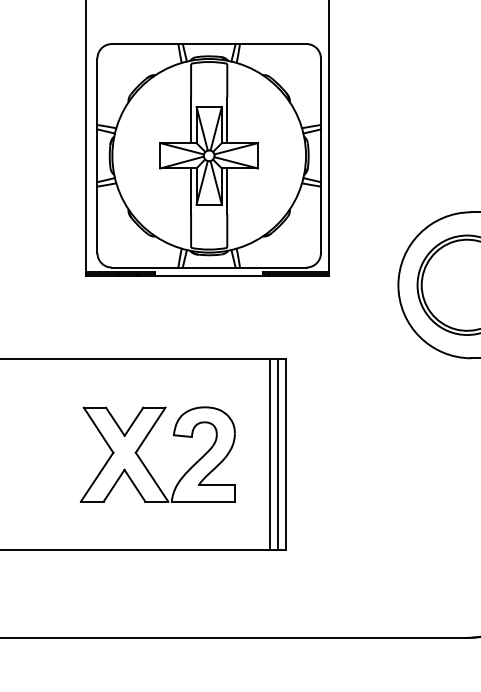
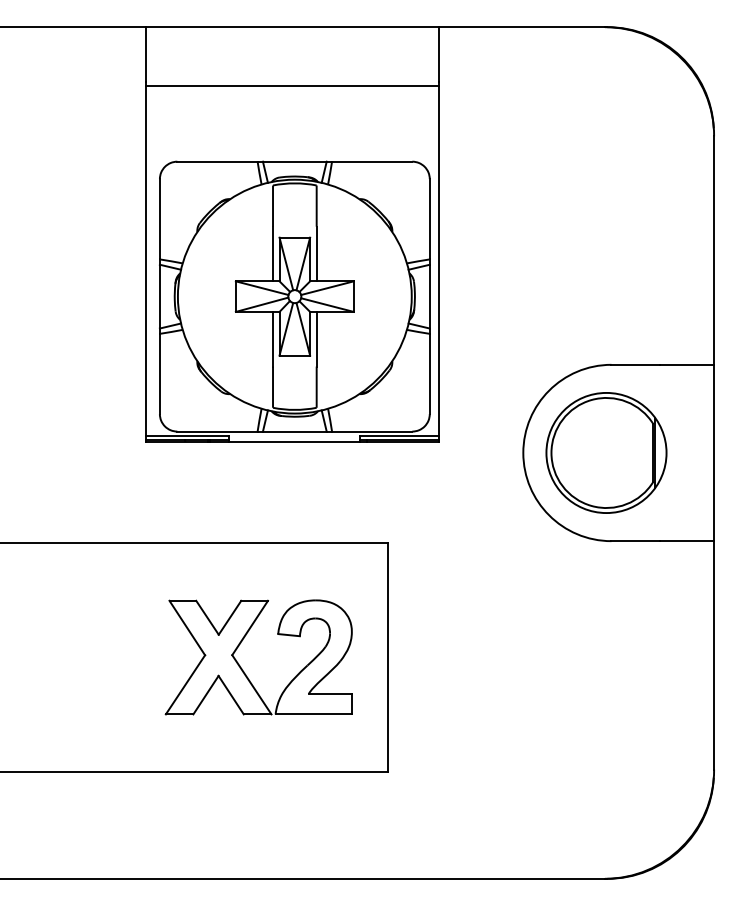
line: (270, 454) -> (368, 657), removed
line: (277, 454) -> (377, 657), removed
part: (144, 463) -> (242, 668), moved

